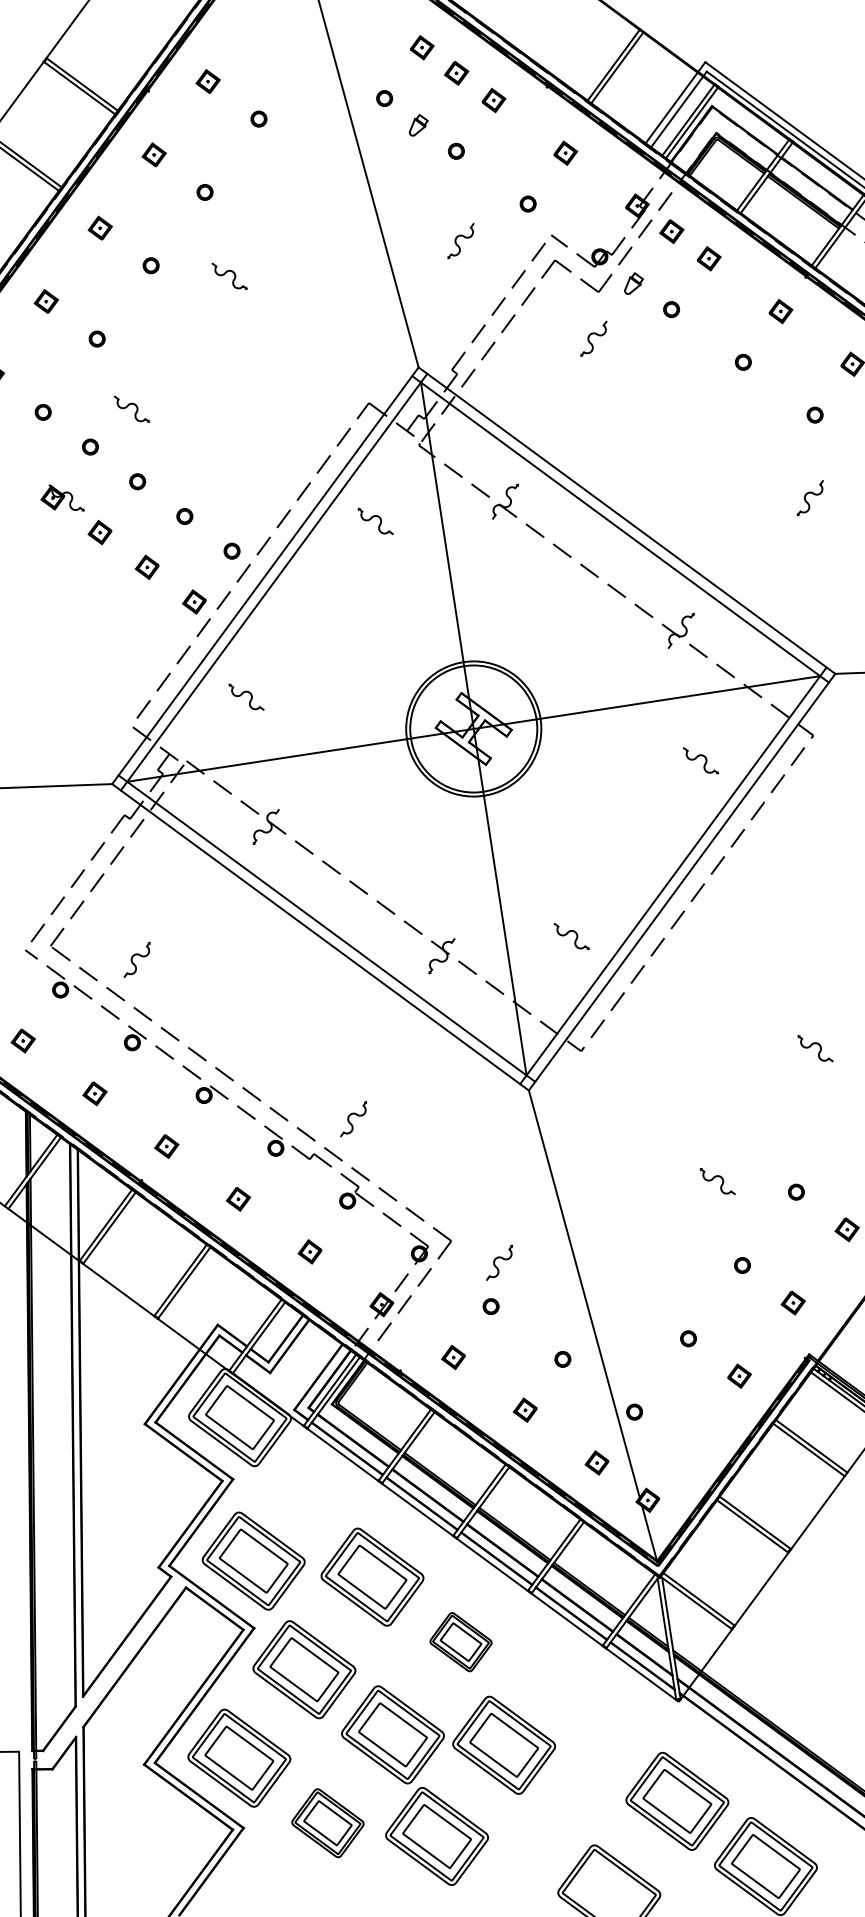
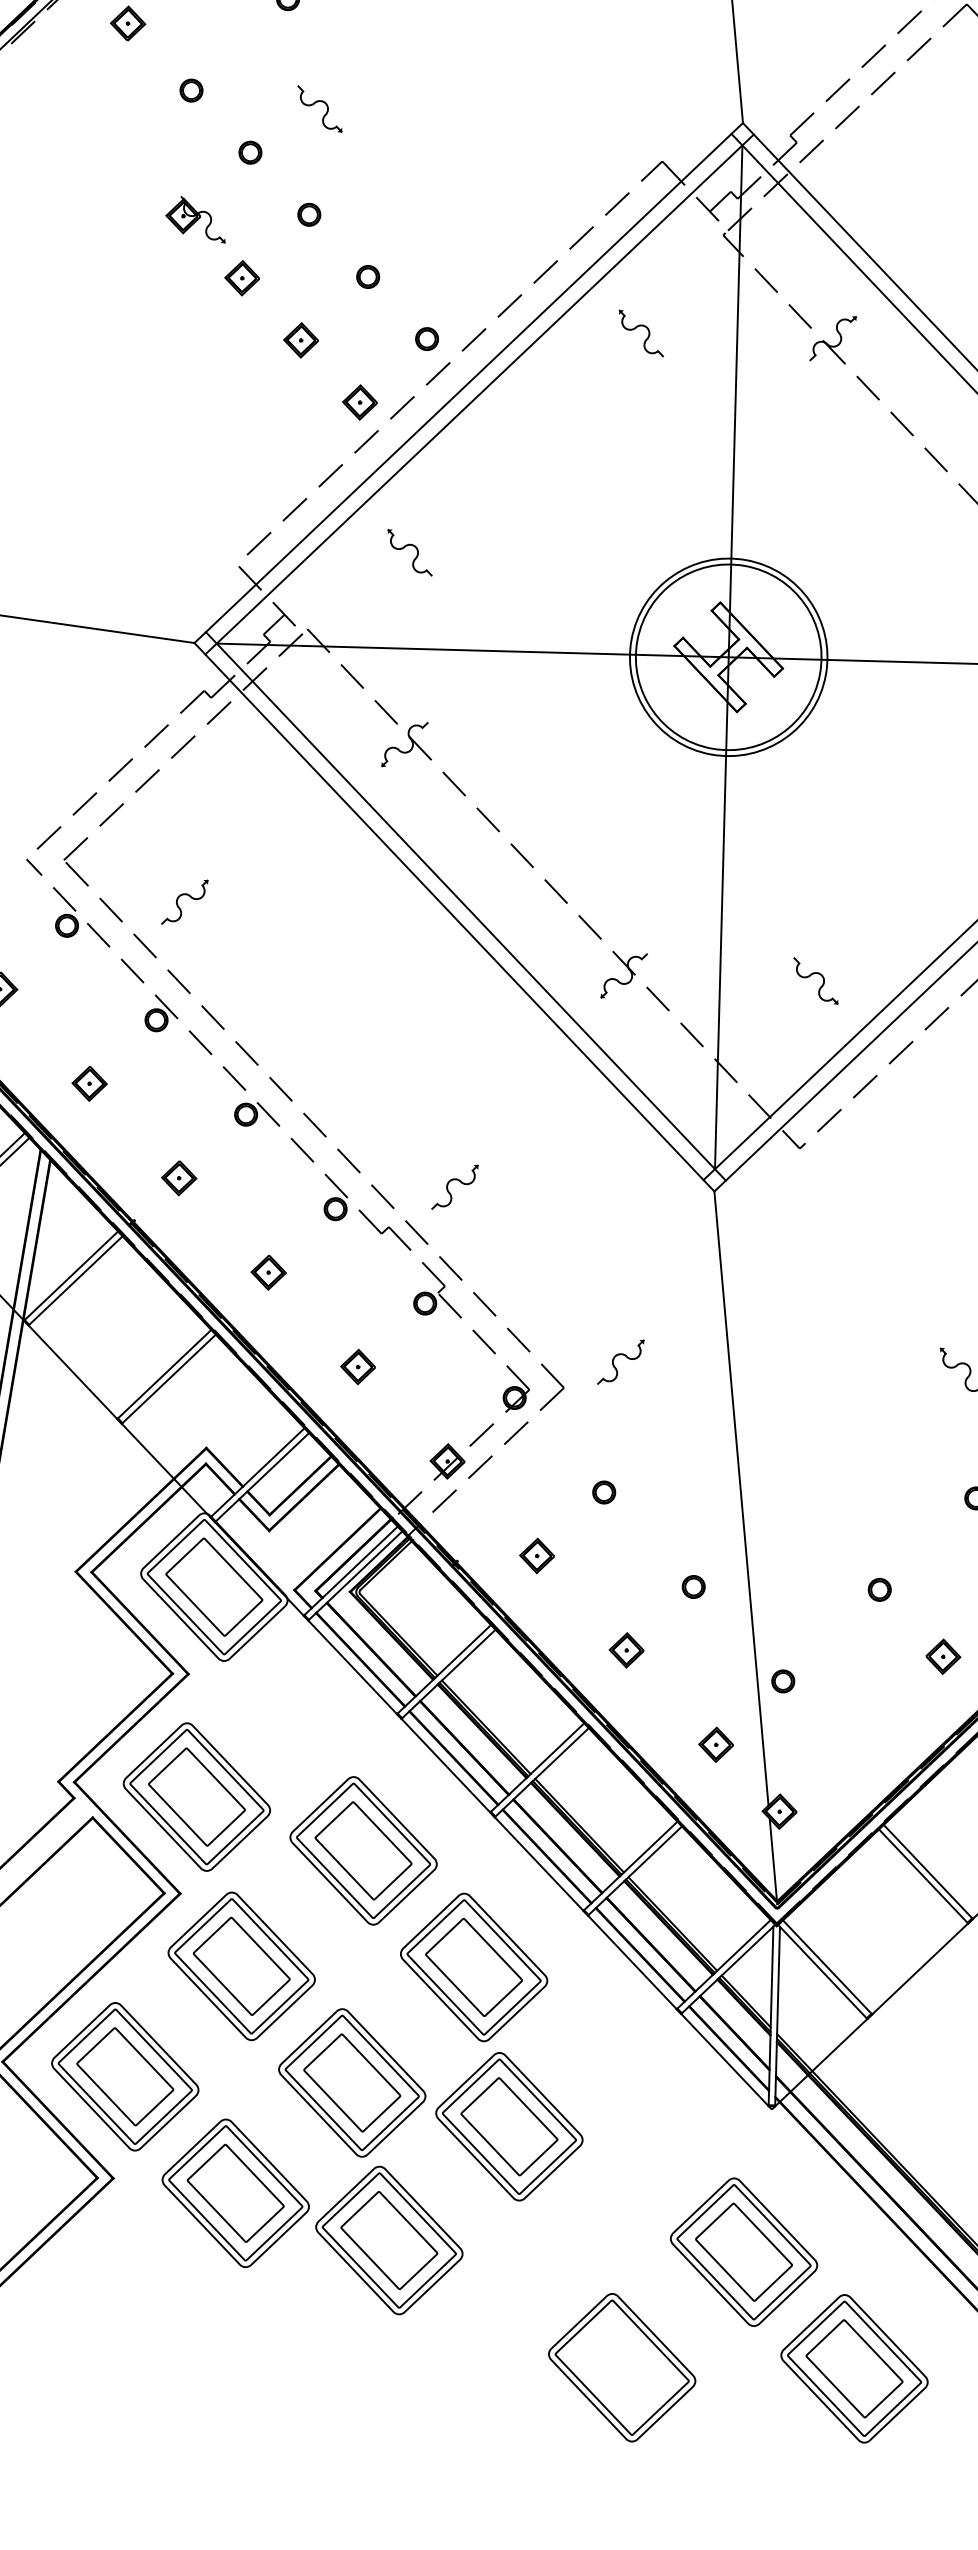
part: (499, 1262) -> (620, 1361), moved
part: (460, 1641) -> (473, 1966), size x1.67
part: (327, 1822) -> (235, 2192), size x1.43

